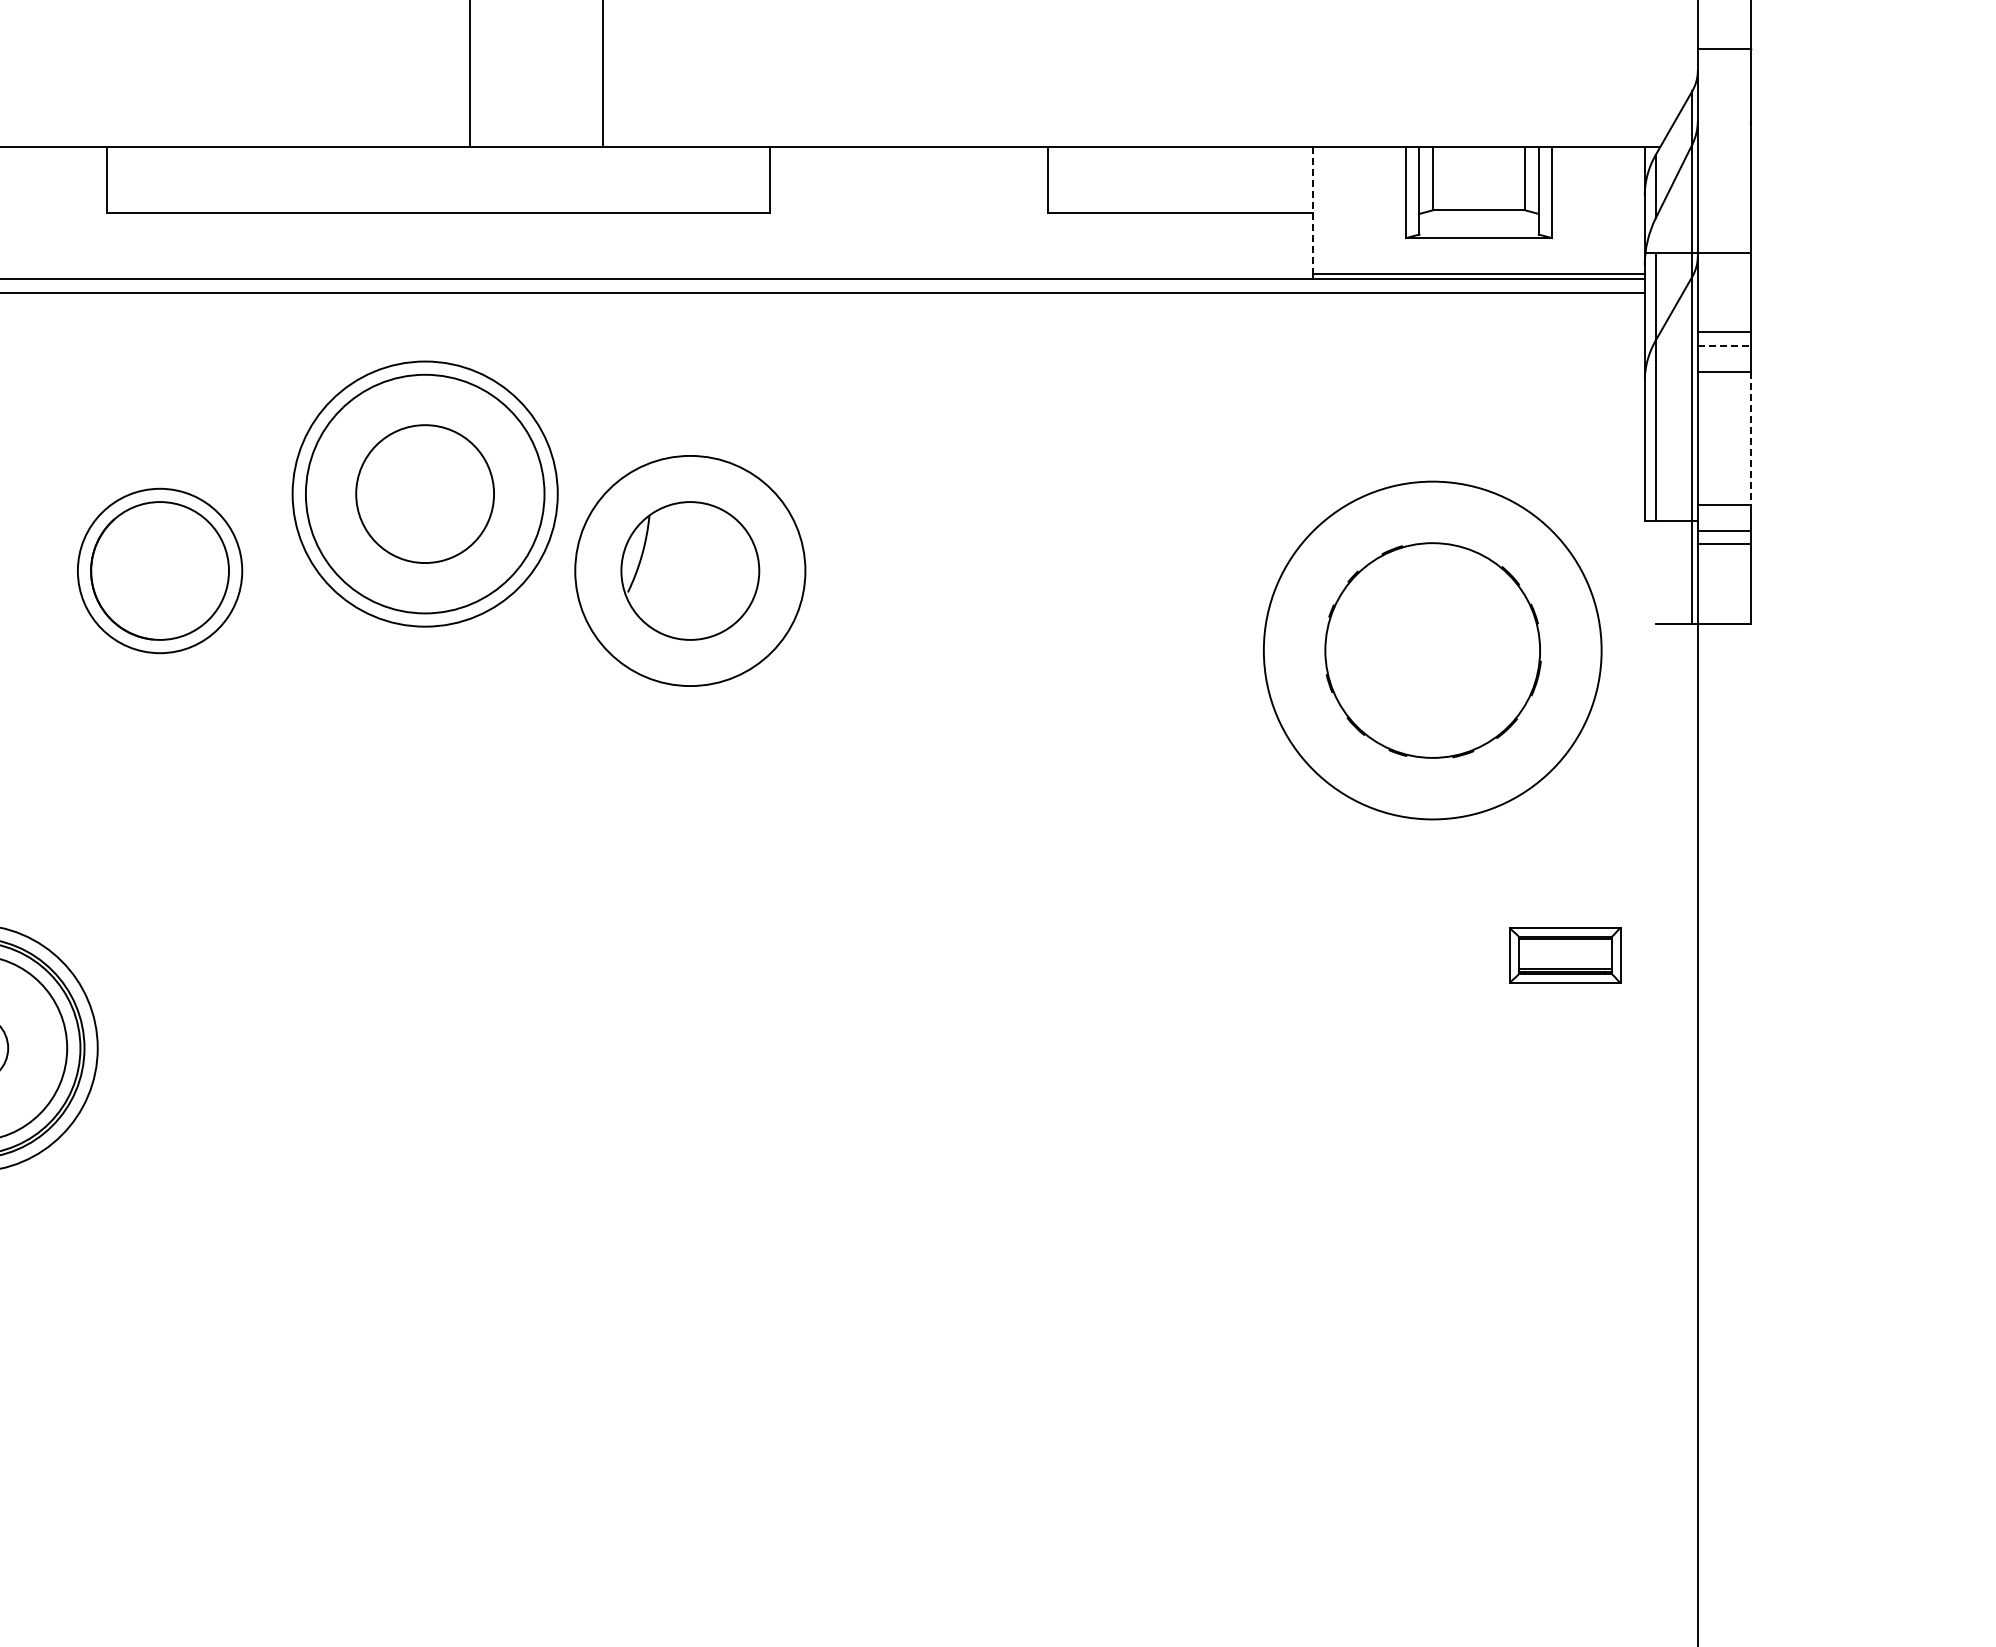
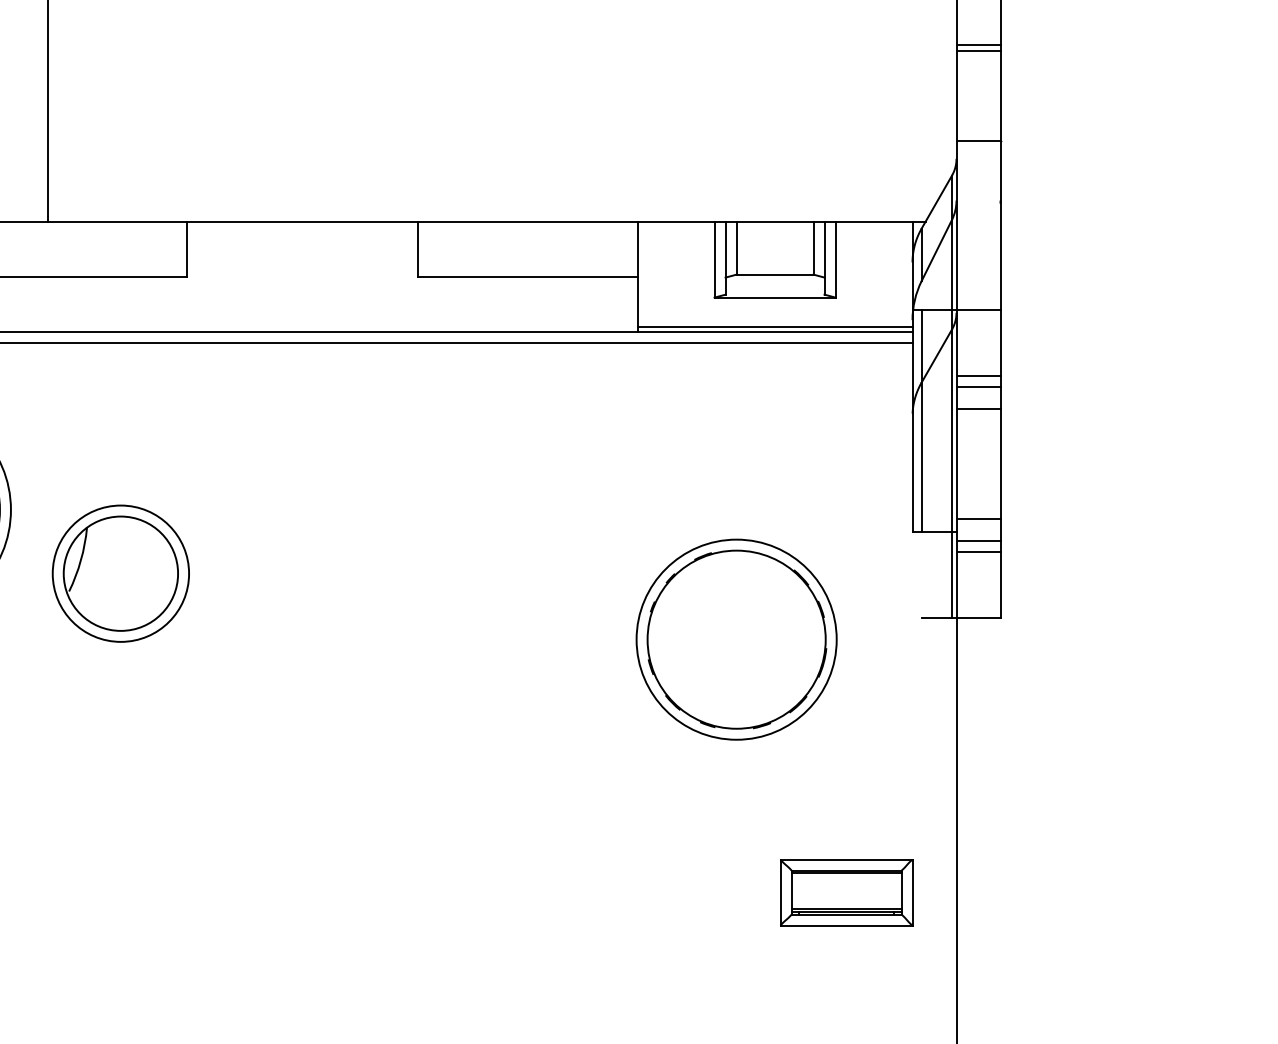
line: (1313, 210) -> (637, 274), dashed -> solid
line: (1724, 345) -> (978, 386), dashed -> solid
line: (1750, 438) -> (1000, 463), dashed -> solid
circle: (690, 570) -> (121, 573), size x0.71
circle: (1432, 650) -> (736, 639), size x0.71
part: (1565, 955) -> (846, 892), size x1.43

